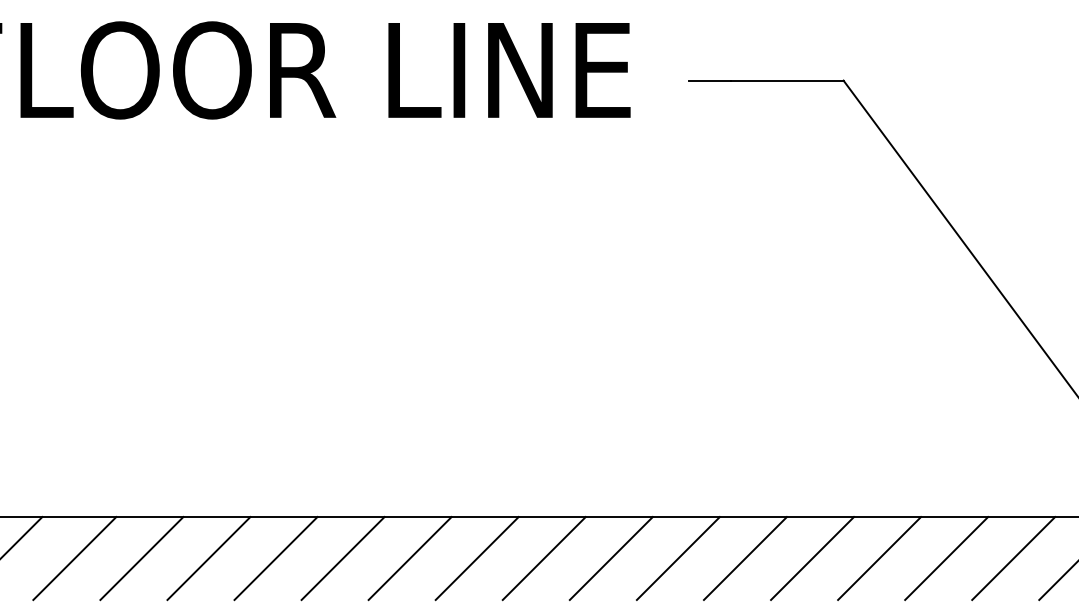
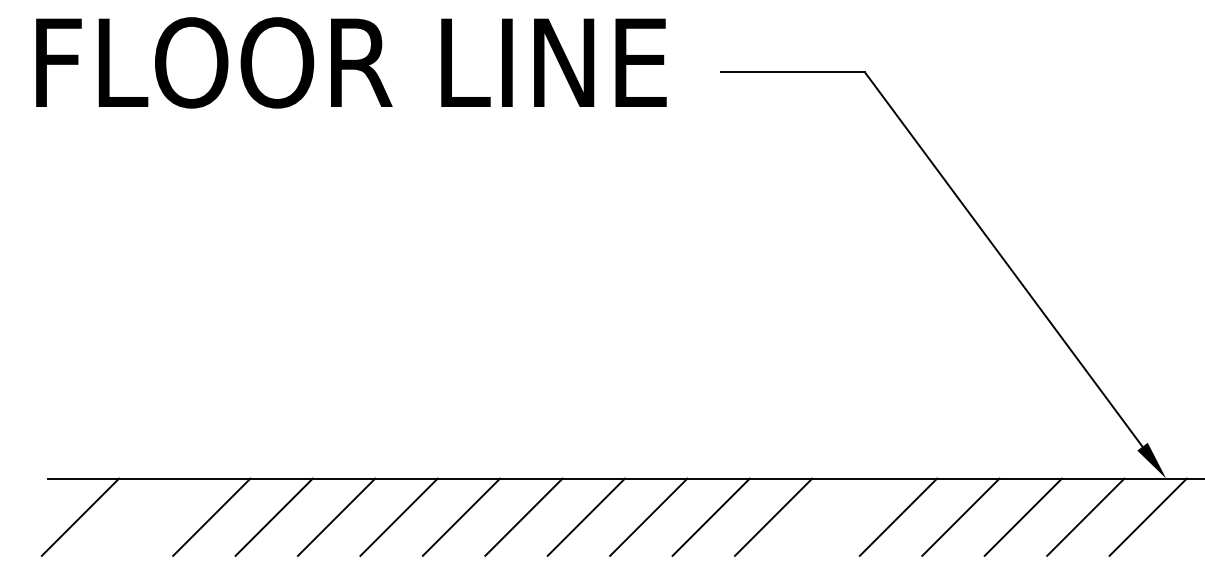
line: (73, 557) -> (148, 516), removed
line: (811, 557) -> (835, 516), removed

